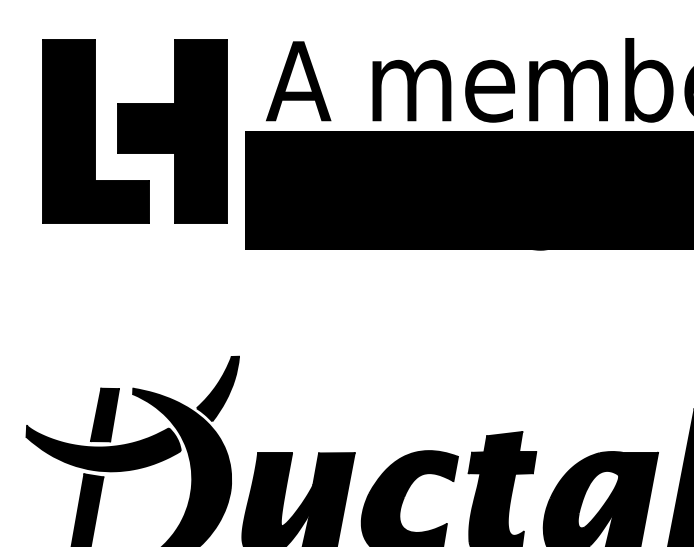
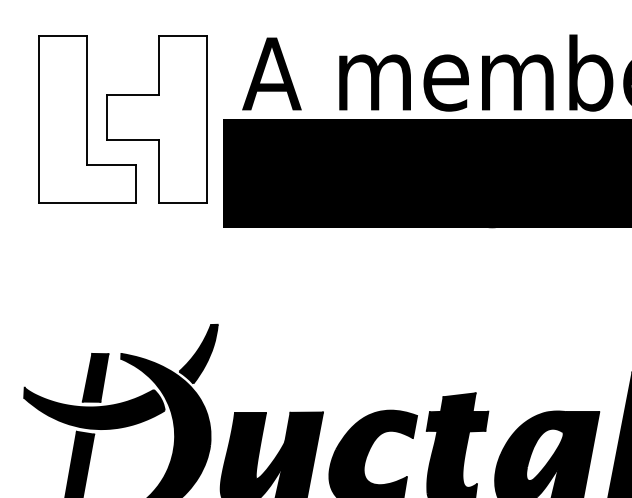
fill: (96, 131) -> (87, 119), removed
fill: (171, 131) -> (156, 119), removed

